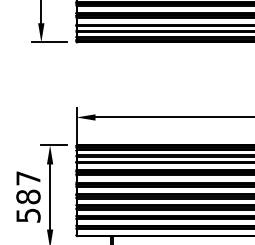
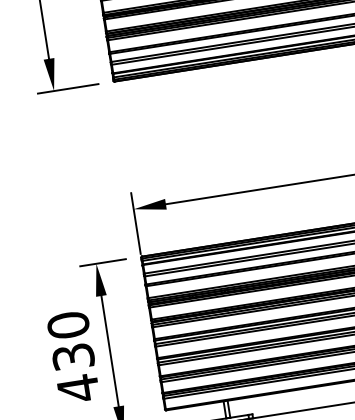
text: (28, 197) -> (73, 357), 587 -> 430

